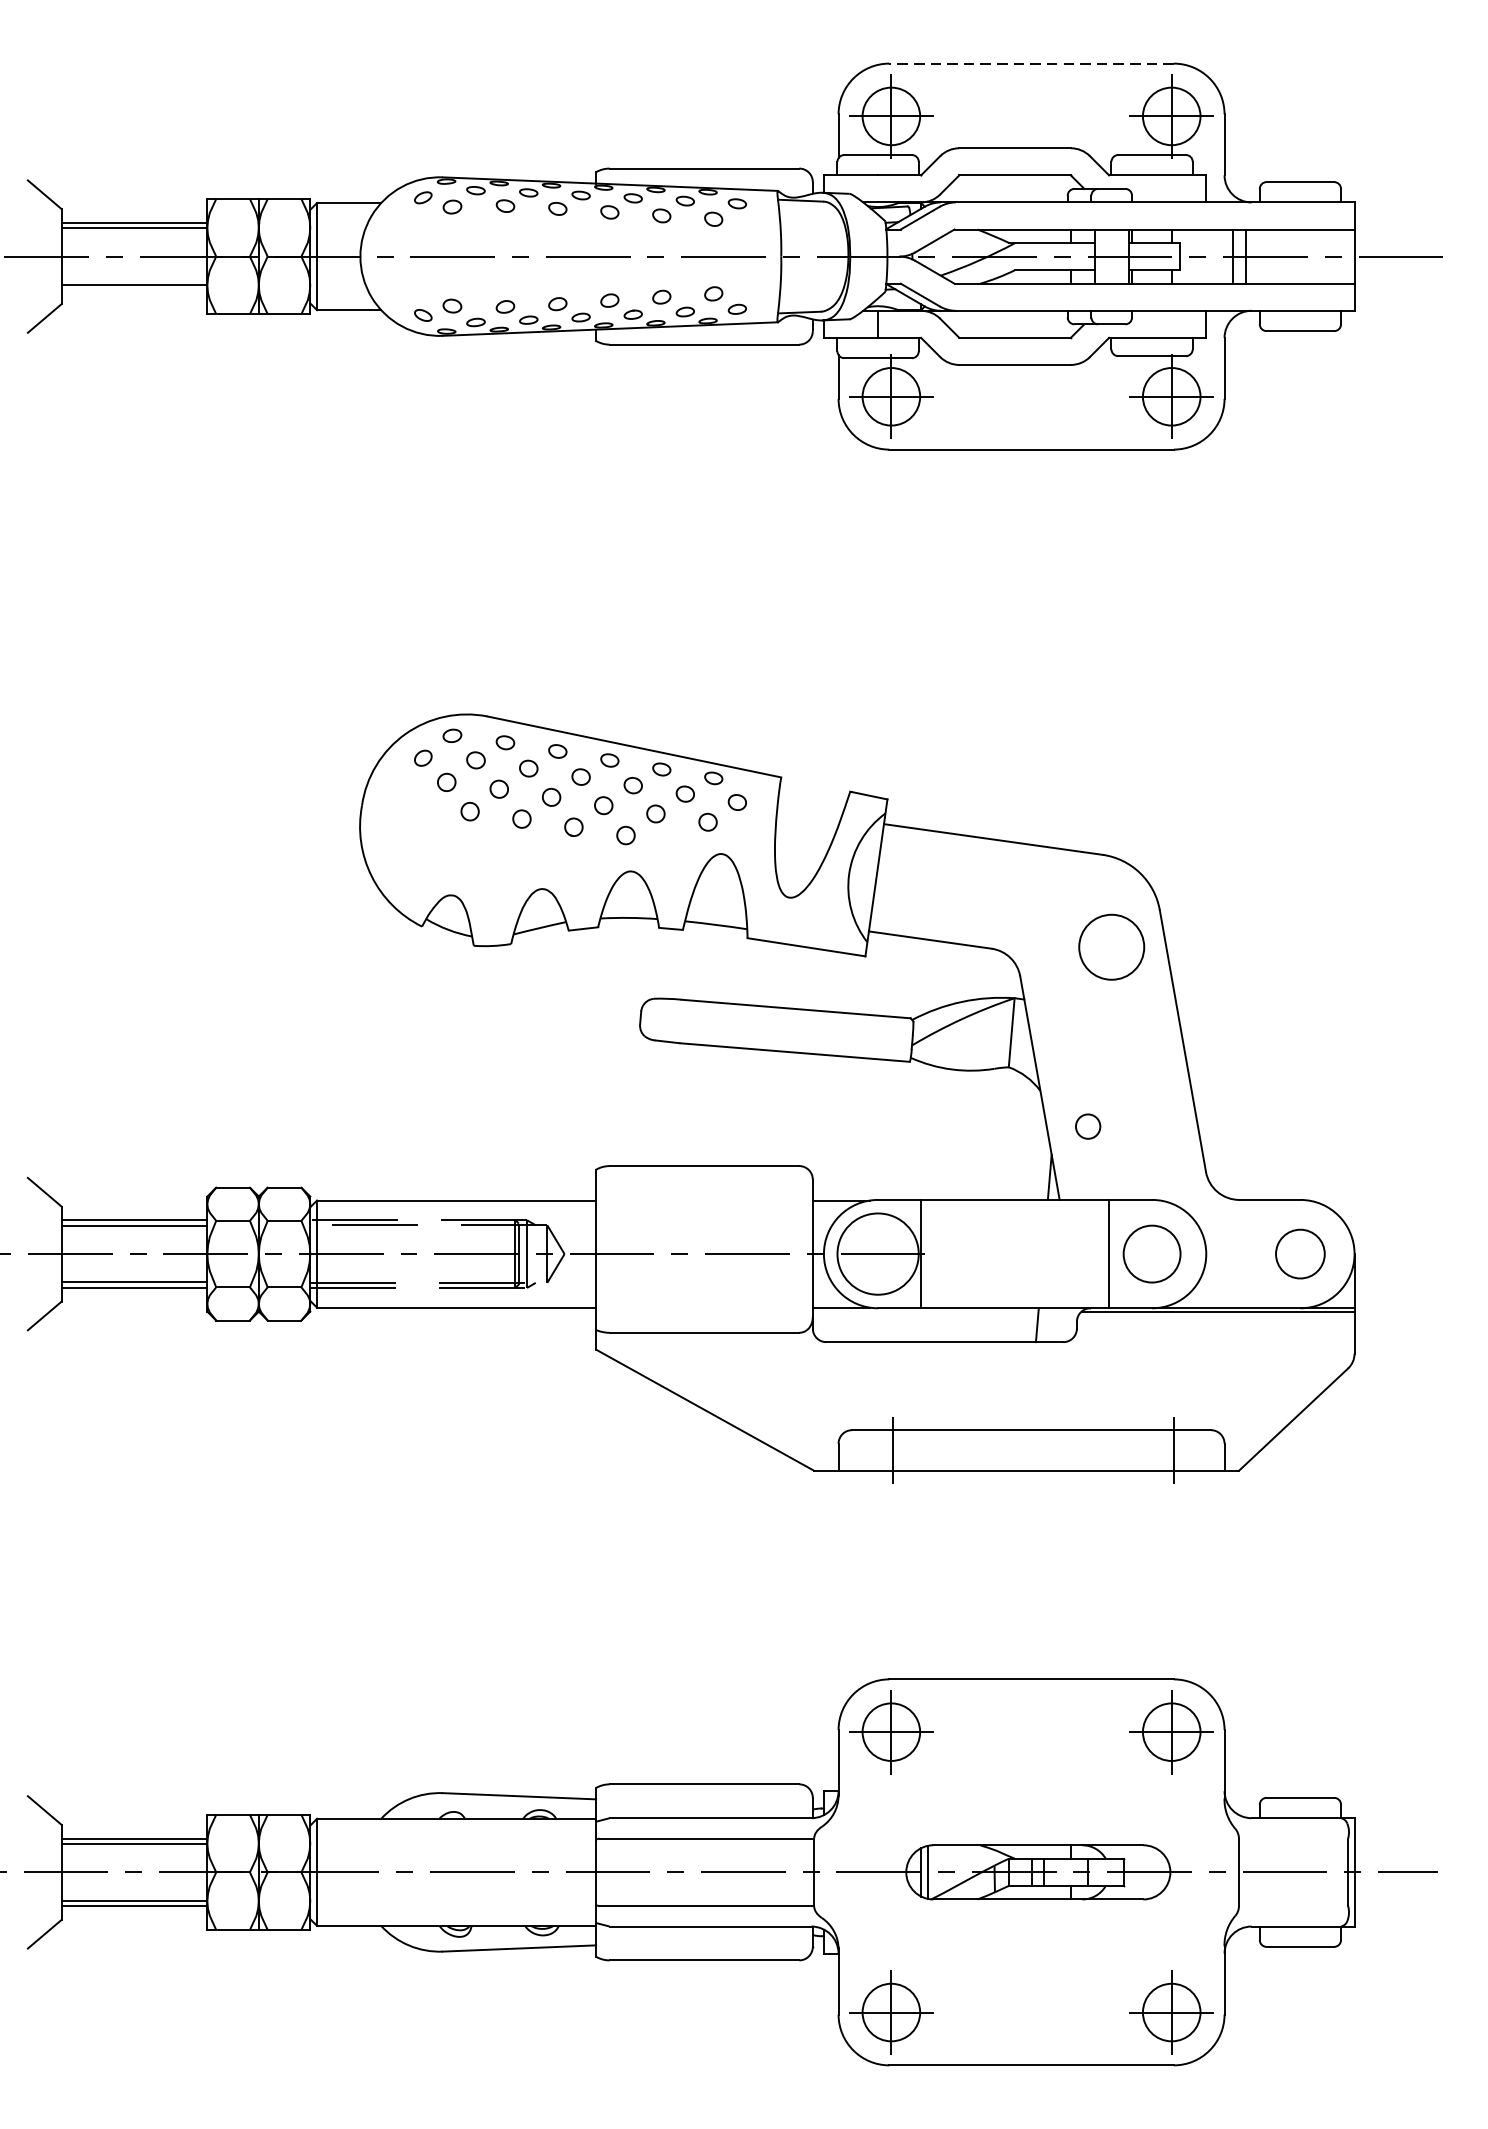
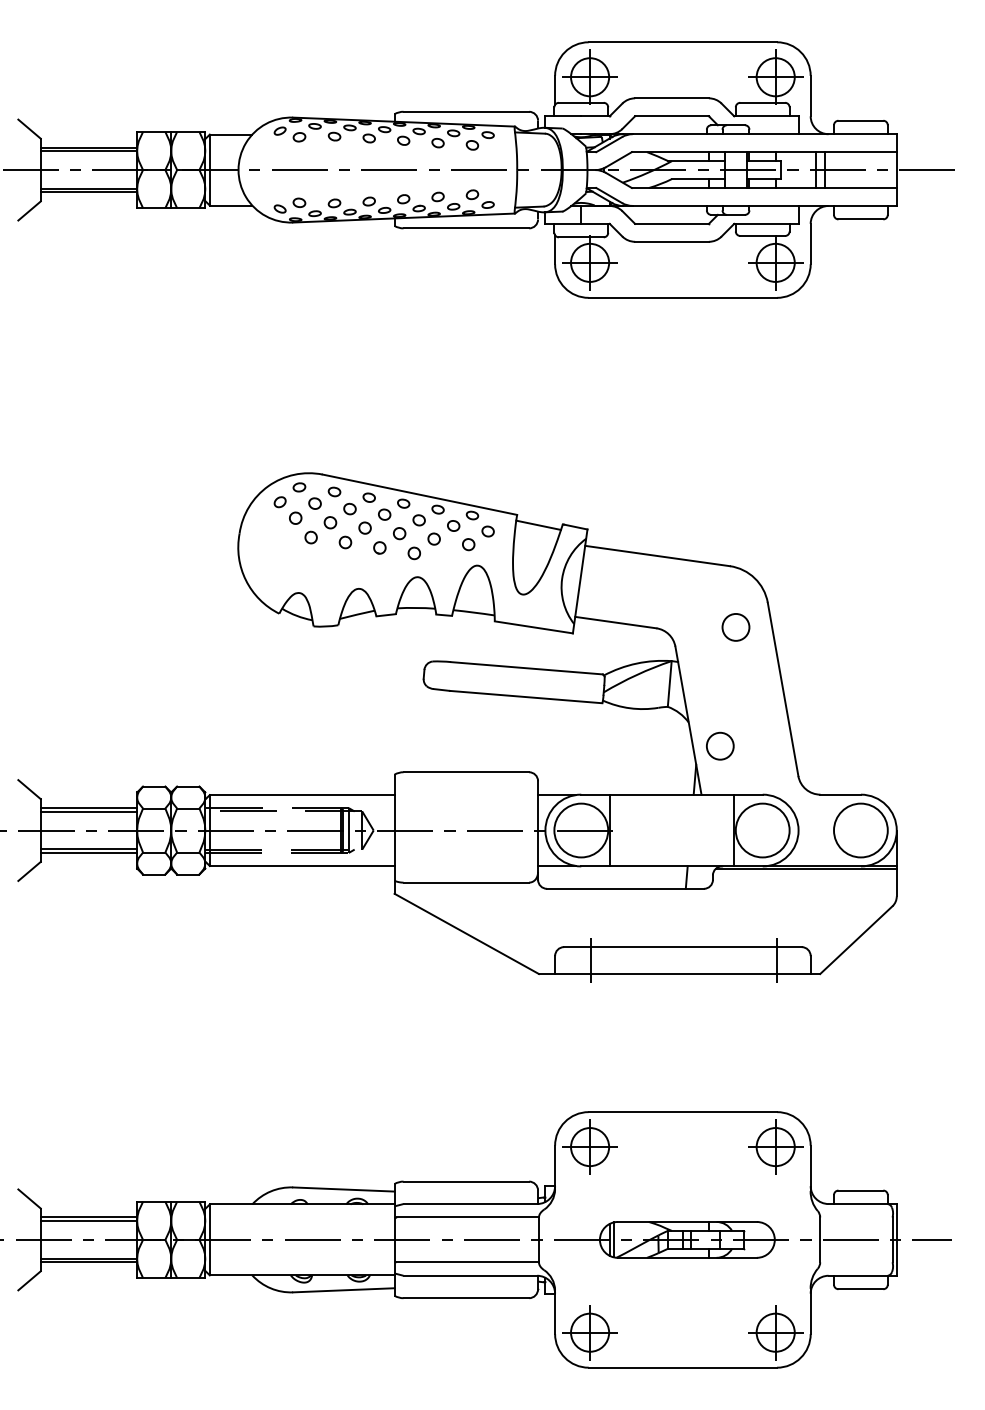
line: (1030, 63) -> (682, 42), dashed -> solid
line: (133, 290) -> (88, 192), added
line: (813, 791) -> (538, 524), added
circle: (1111, 947) -> (735, 627), size x0.62
circle: (1088, 1125) -> (720, 745), size x1.67
circle: (1151, 1254) -> (762, 830), size x1.43
circle: (1299, 1254) -> (860, 830), size x1.67

